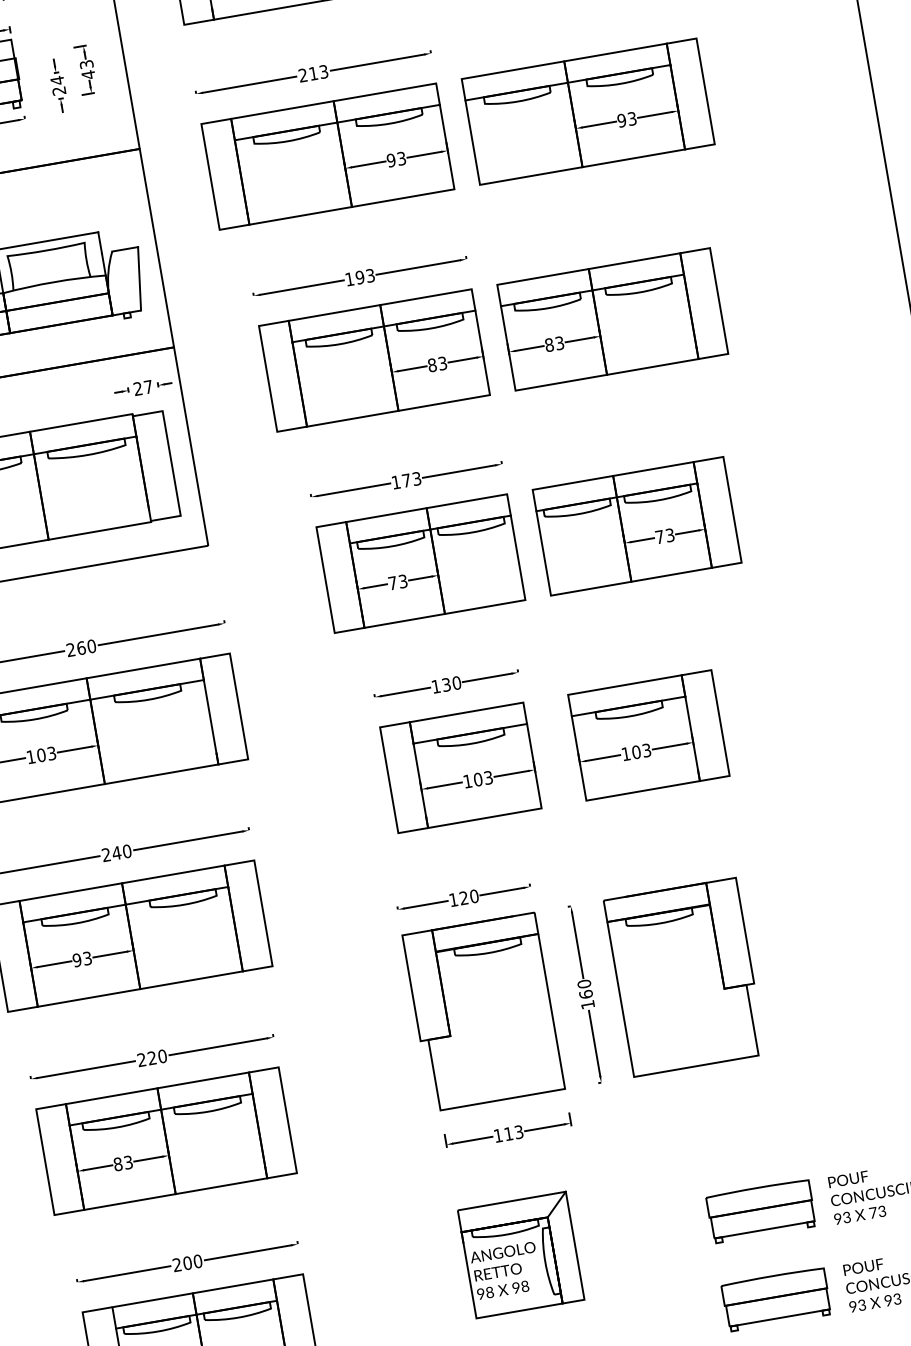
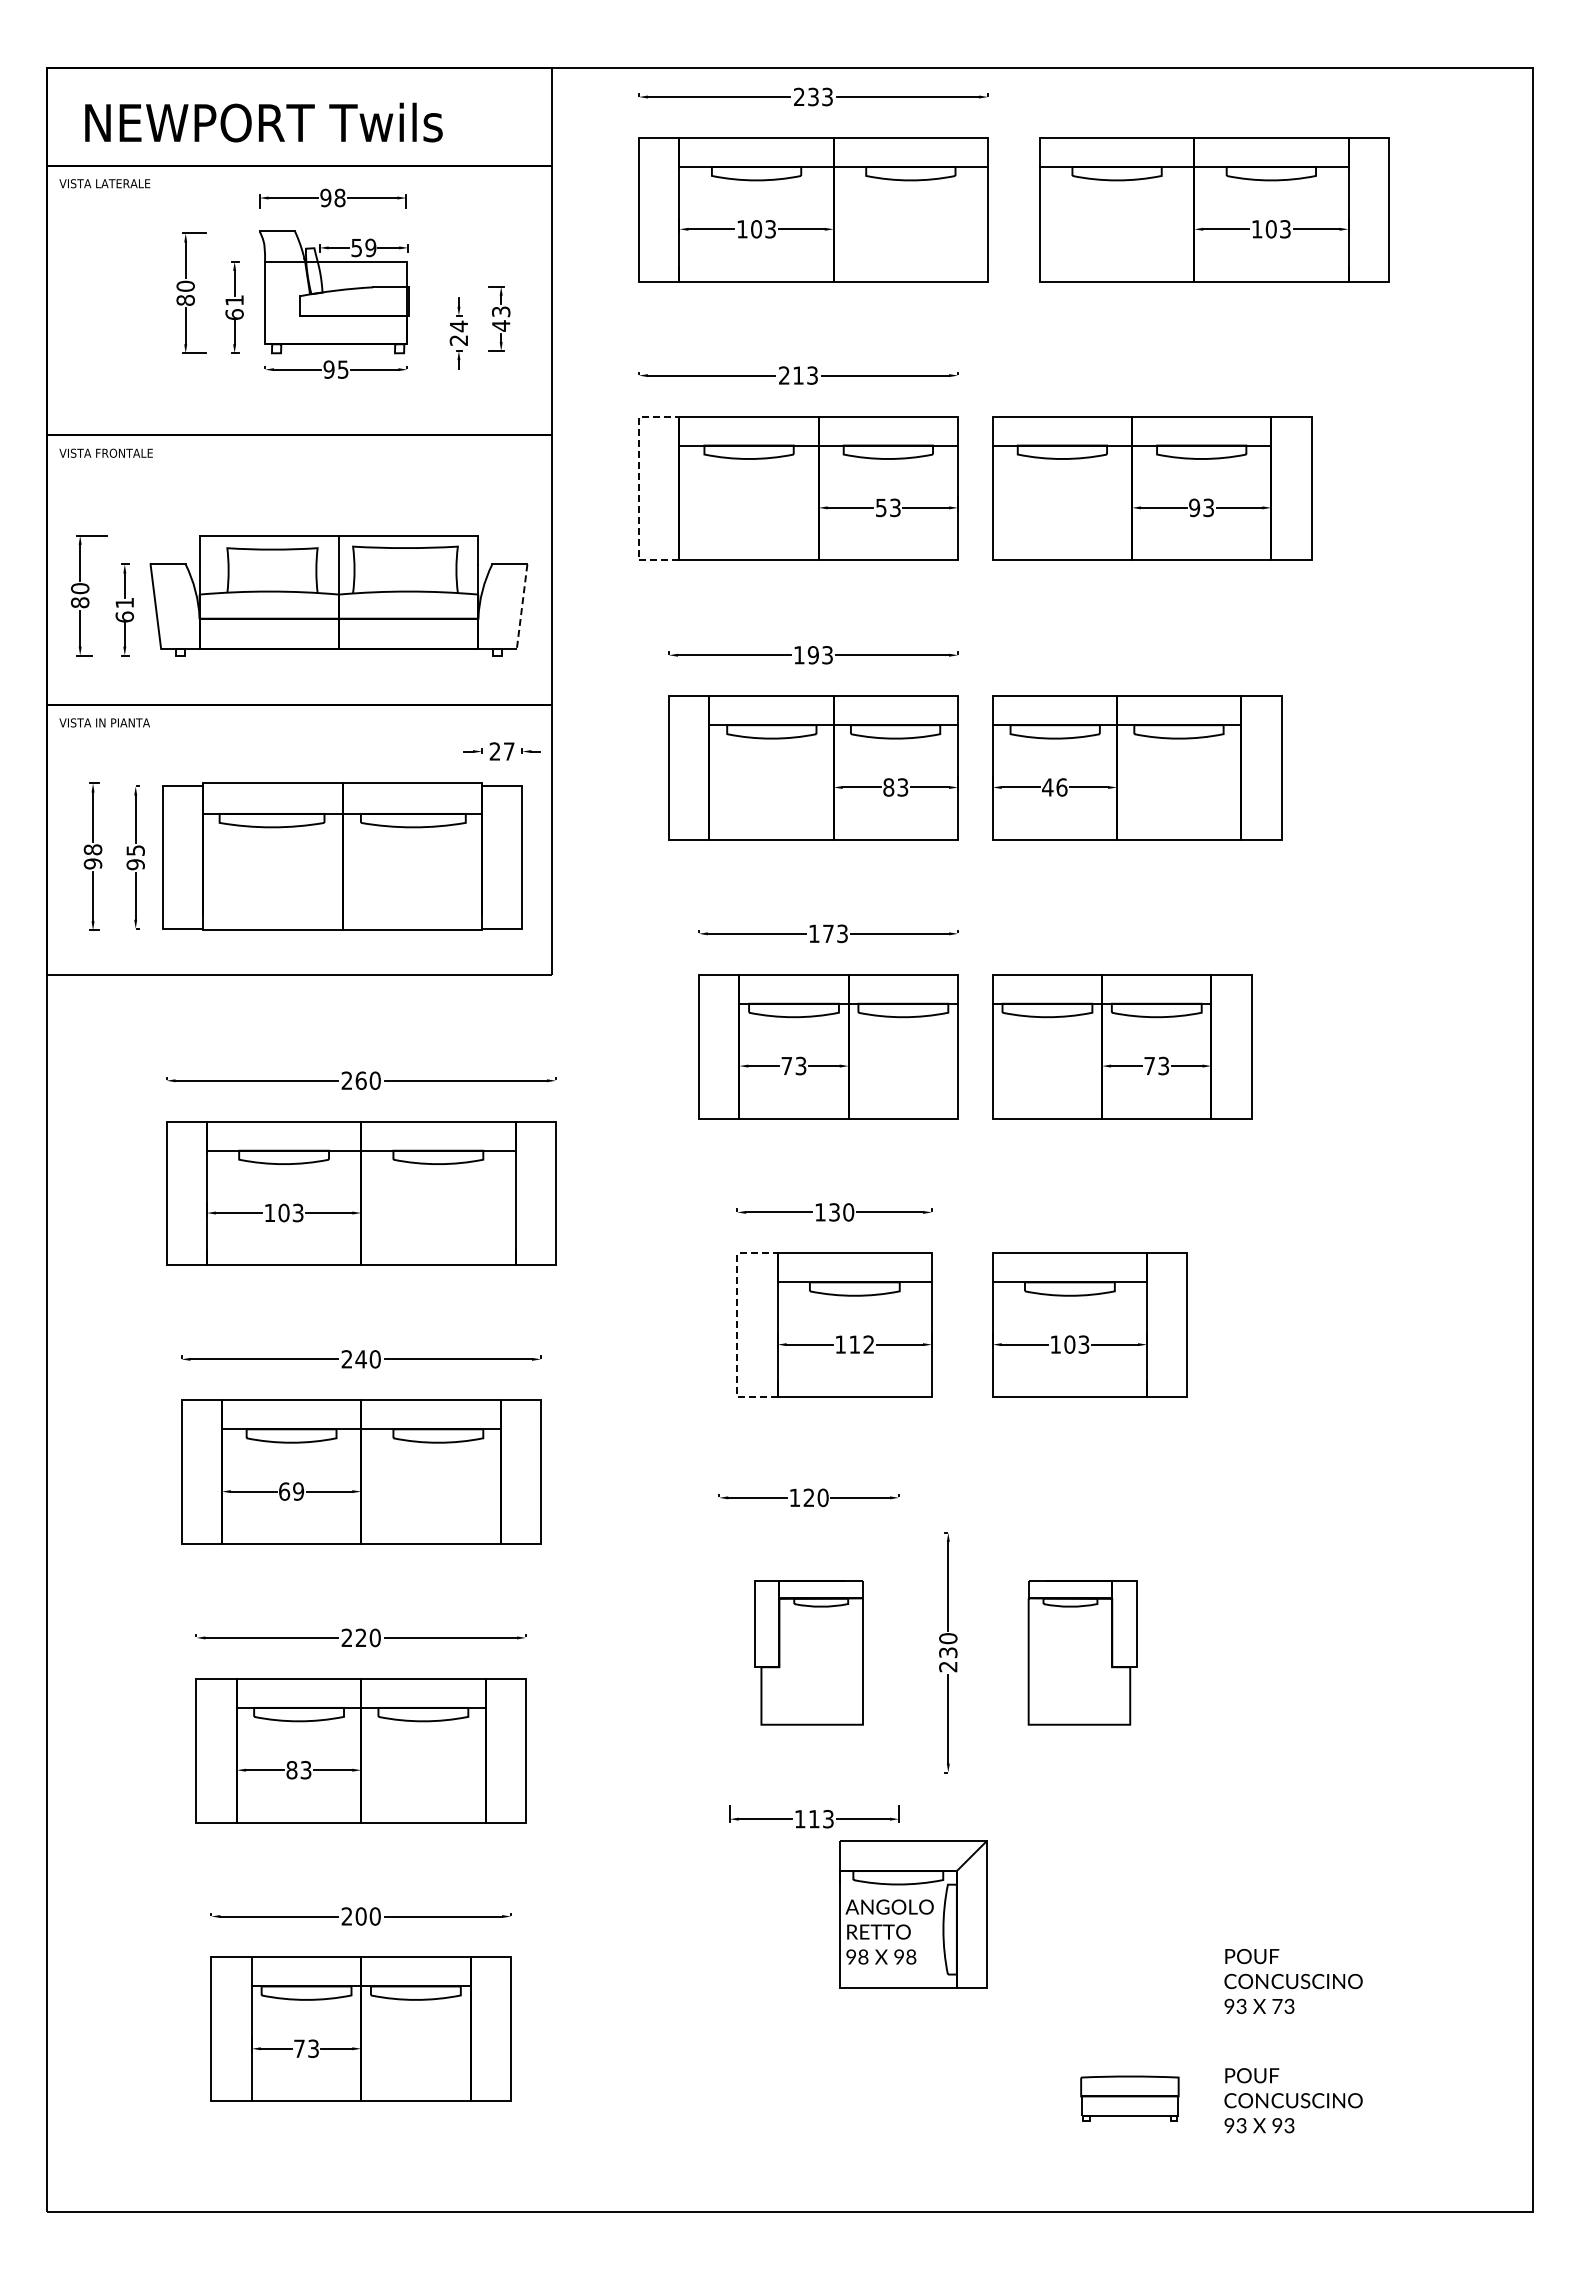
text: (390, 160) -> (880, 507), 93 -> 53
line: (210, 176) -> (639, 488), solid -> dashed
line: (139, 278) -> (522, 606), solid -> dashed
text: (554, 344) -> (1054, 787), 83 -> 46
text: (483, 778) -> (861, 1344), 103 -> 112
line: (389, 780) -> (737, 1325), solid -> dashed
text: (82, 959) -> (291, 1491), 93 -> 69
part: (684, 977) -> (1082, 1652), size x0.6
text: (587, 999) -> (948, 1659), 160 -> 230
part: (483, 1012) -> (808, 1652), size x0.6
part: (760, 1211) -> (1129, 1978), removed
part: (521, 1254) -> (913, 1914), moved
part: (776, 1299) -> (1129, 2098), size x0.7

